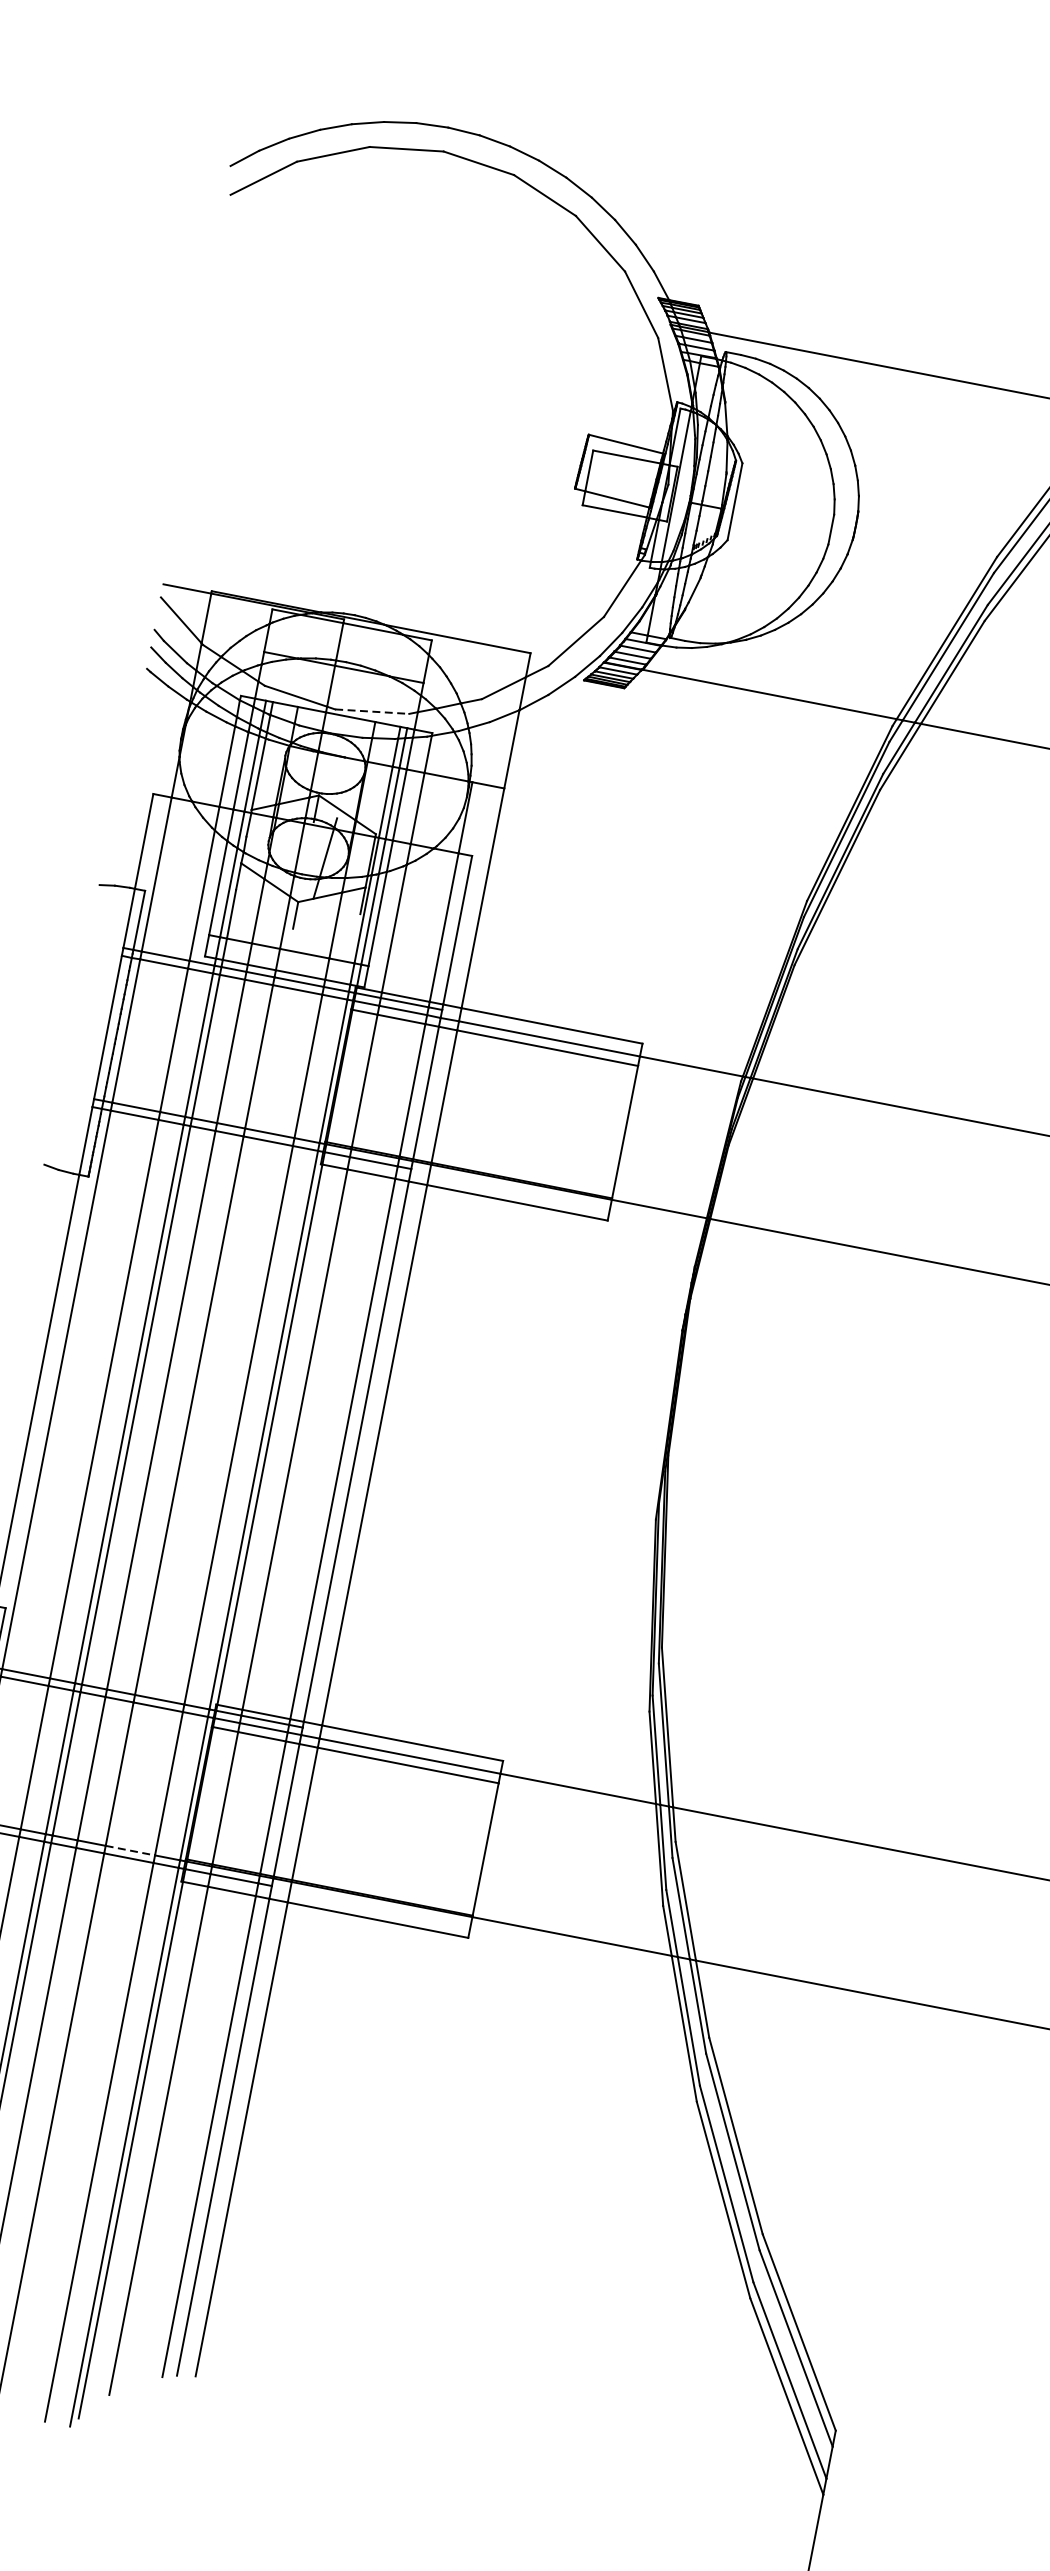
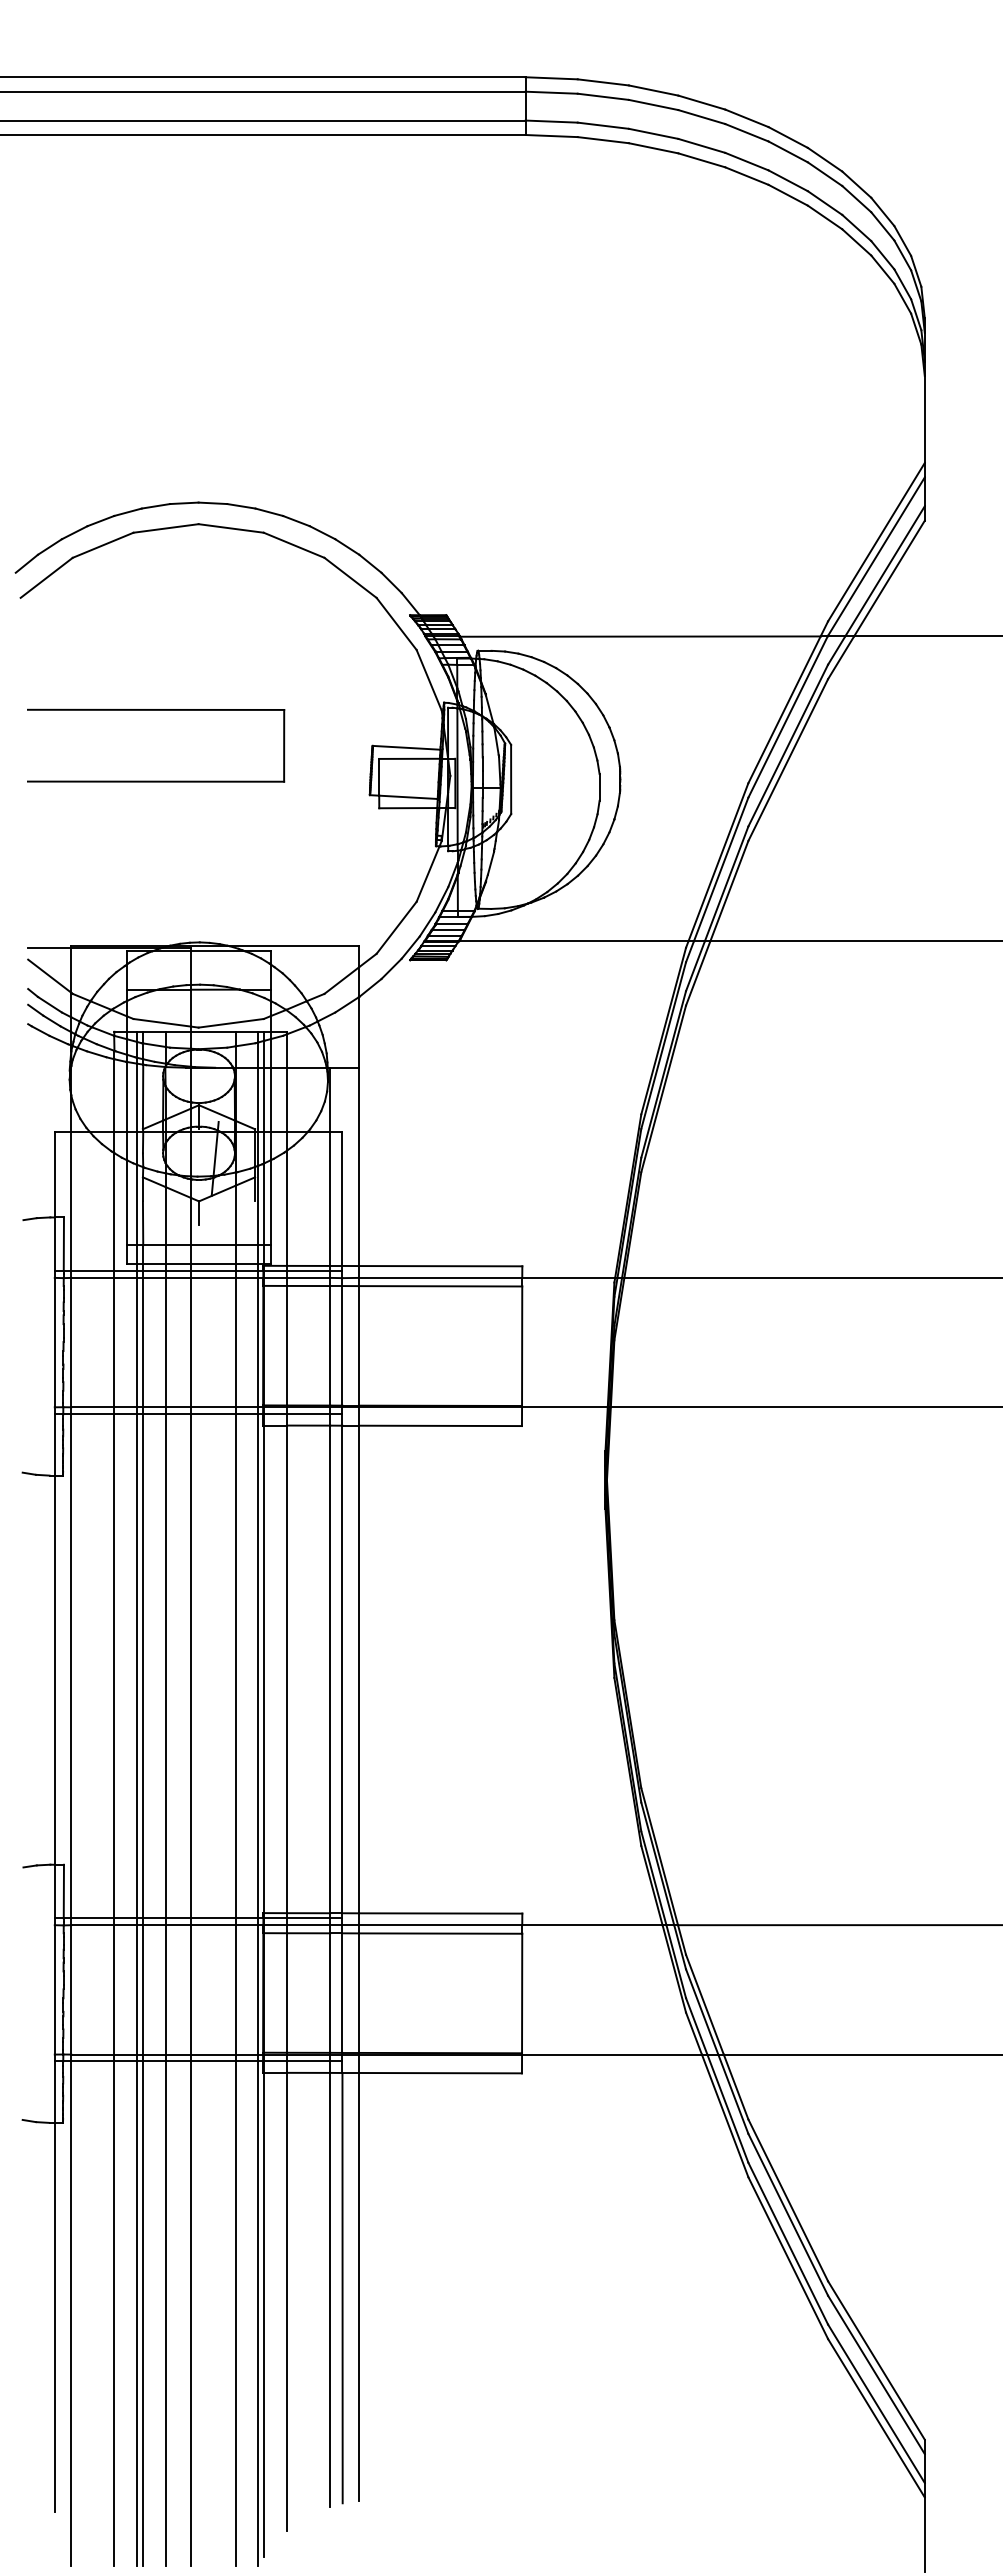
part: (356, 348) -> (156, 710), added
line: (372, 711) -> (231, 1023), dashed -> solid
line: (130, 1850) -> (213, 2054), dashed -> solid

